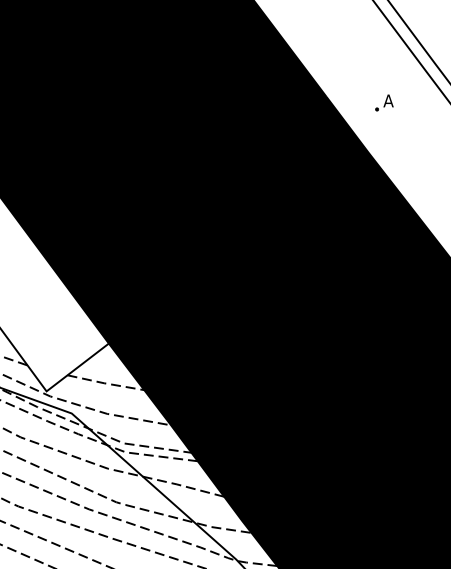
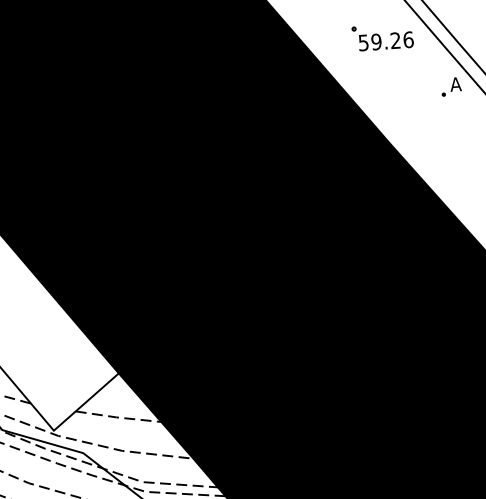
part: (368, 55) -> (382, 36), added
part: (384, 102) -> (451, 86), moved

